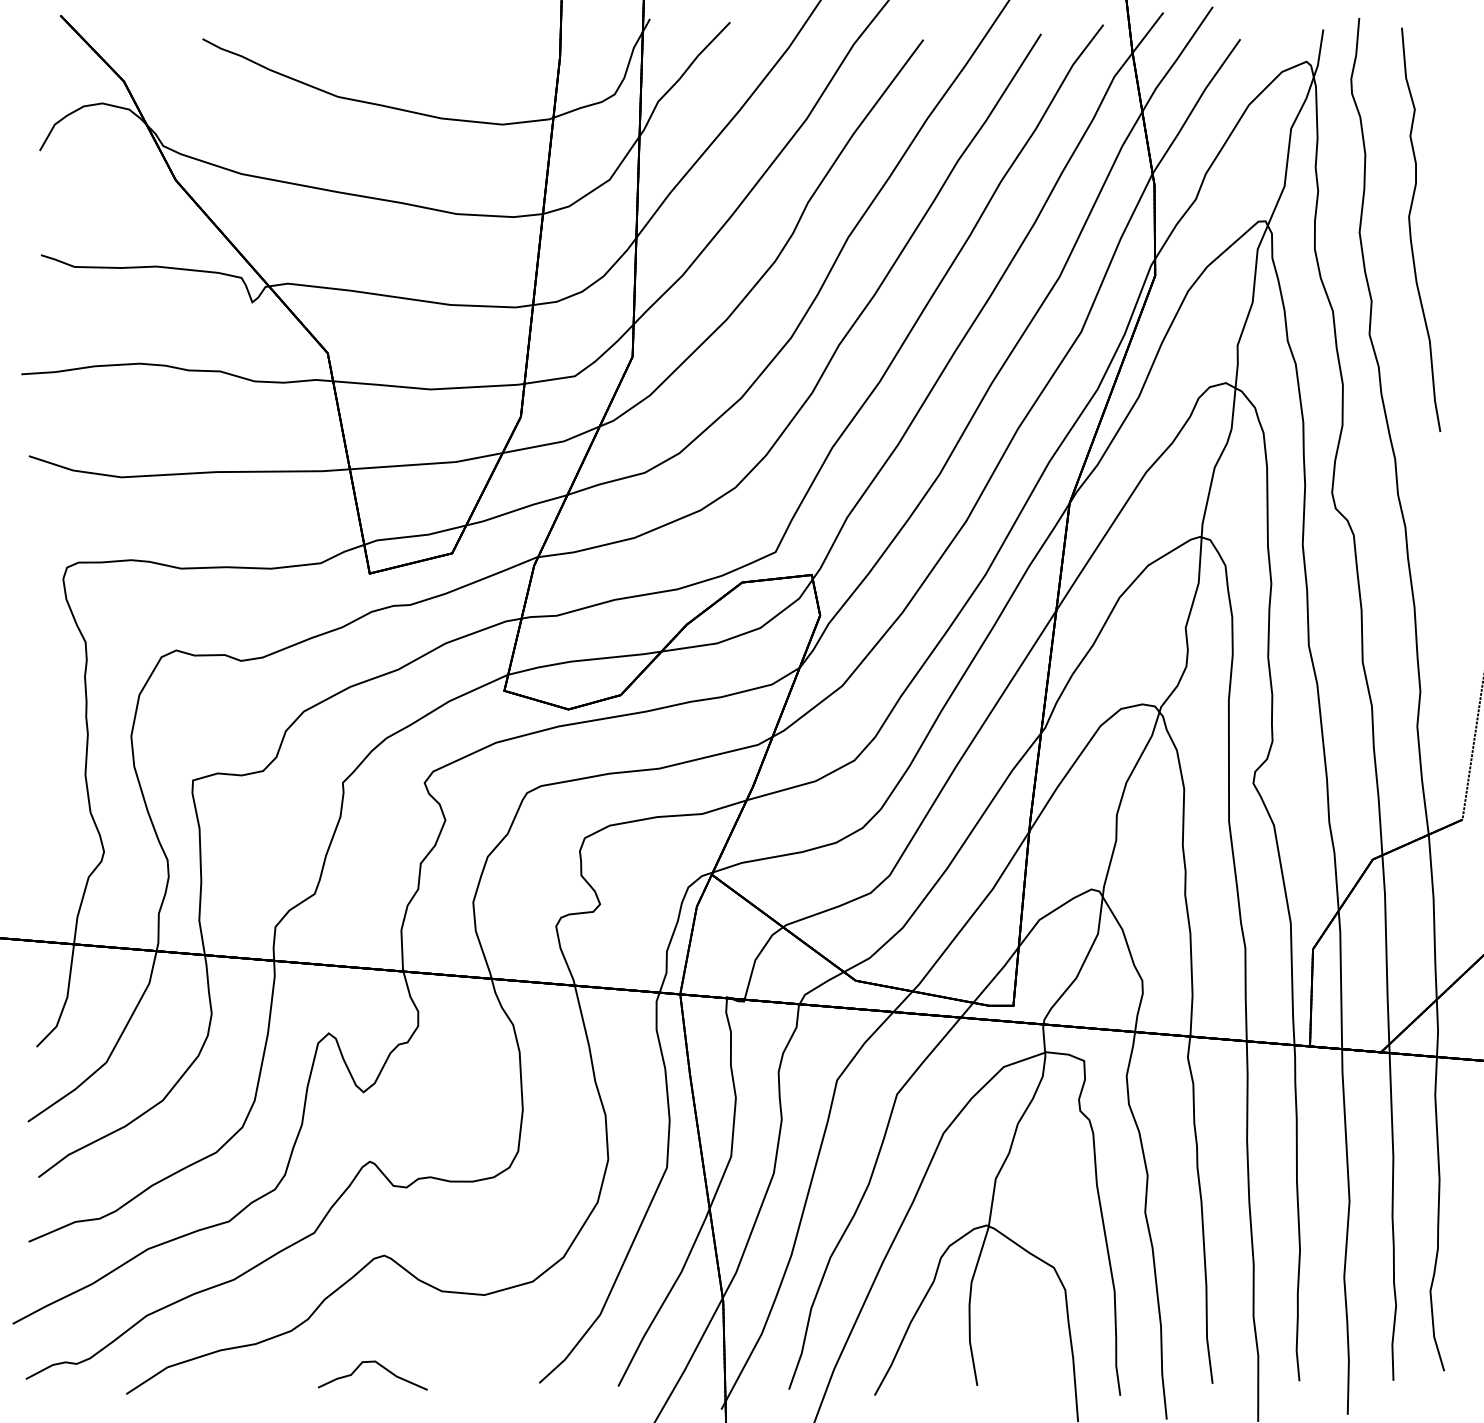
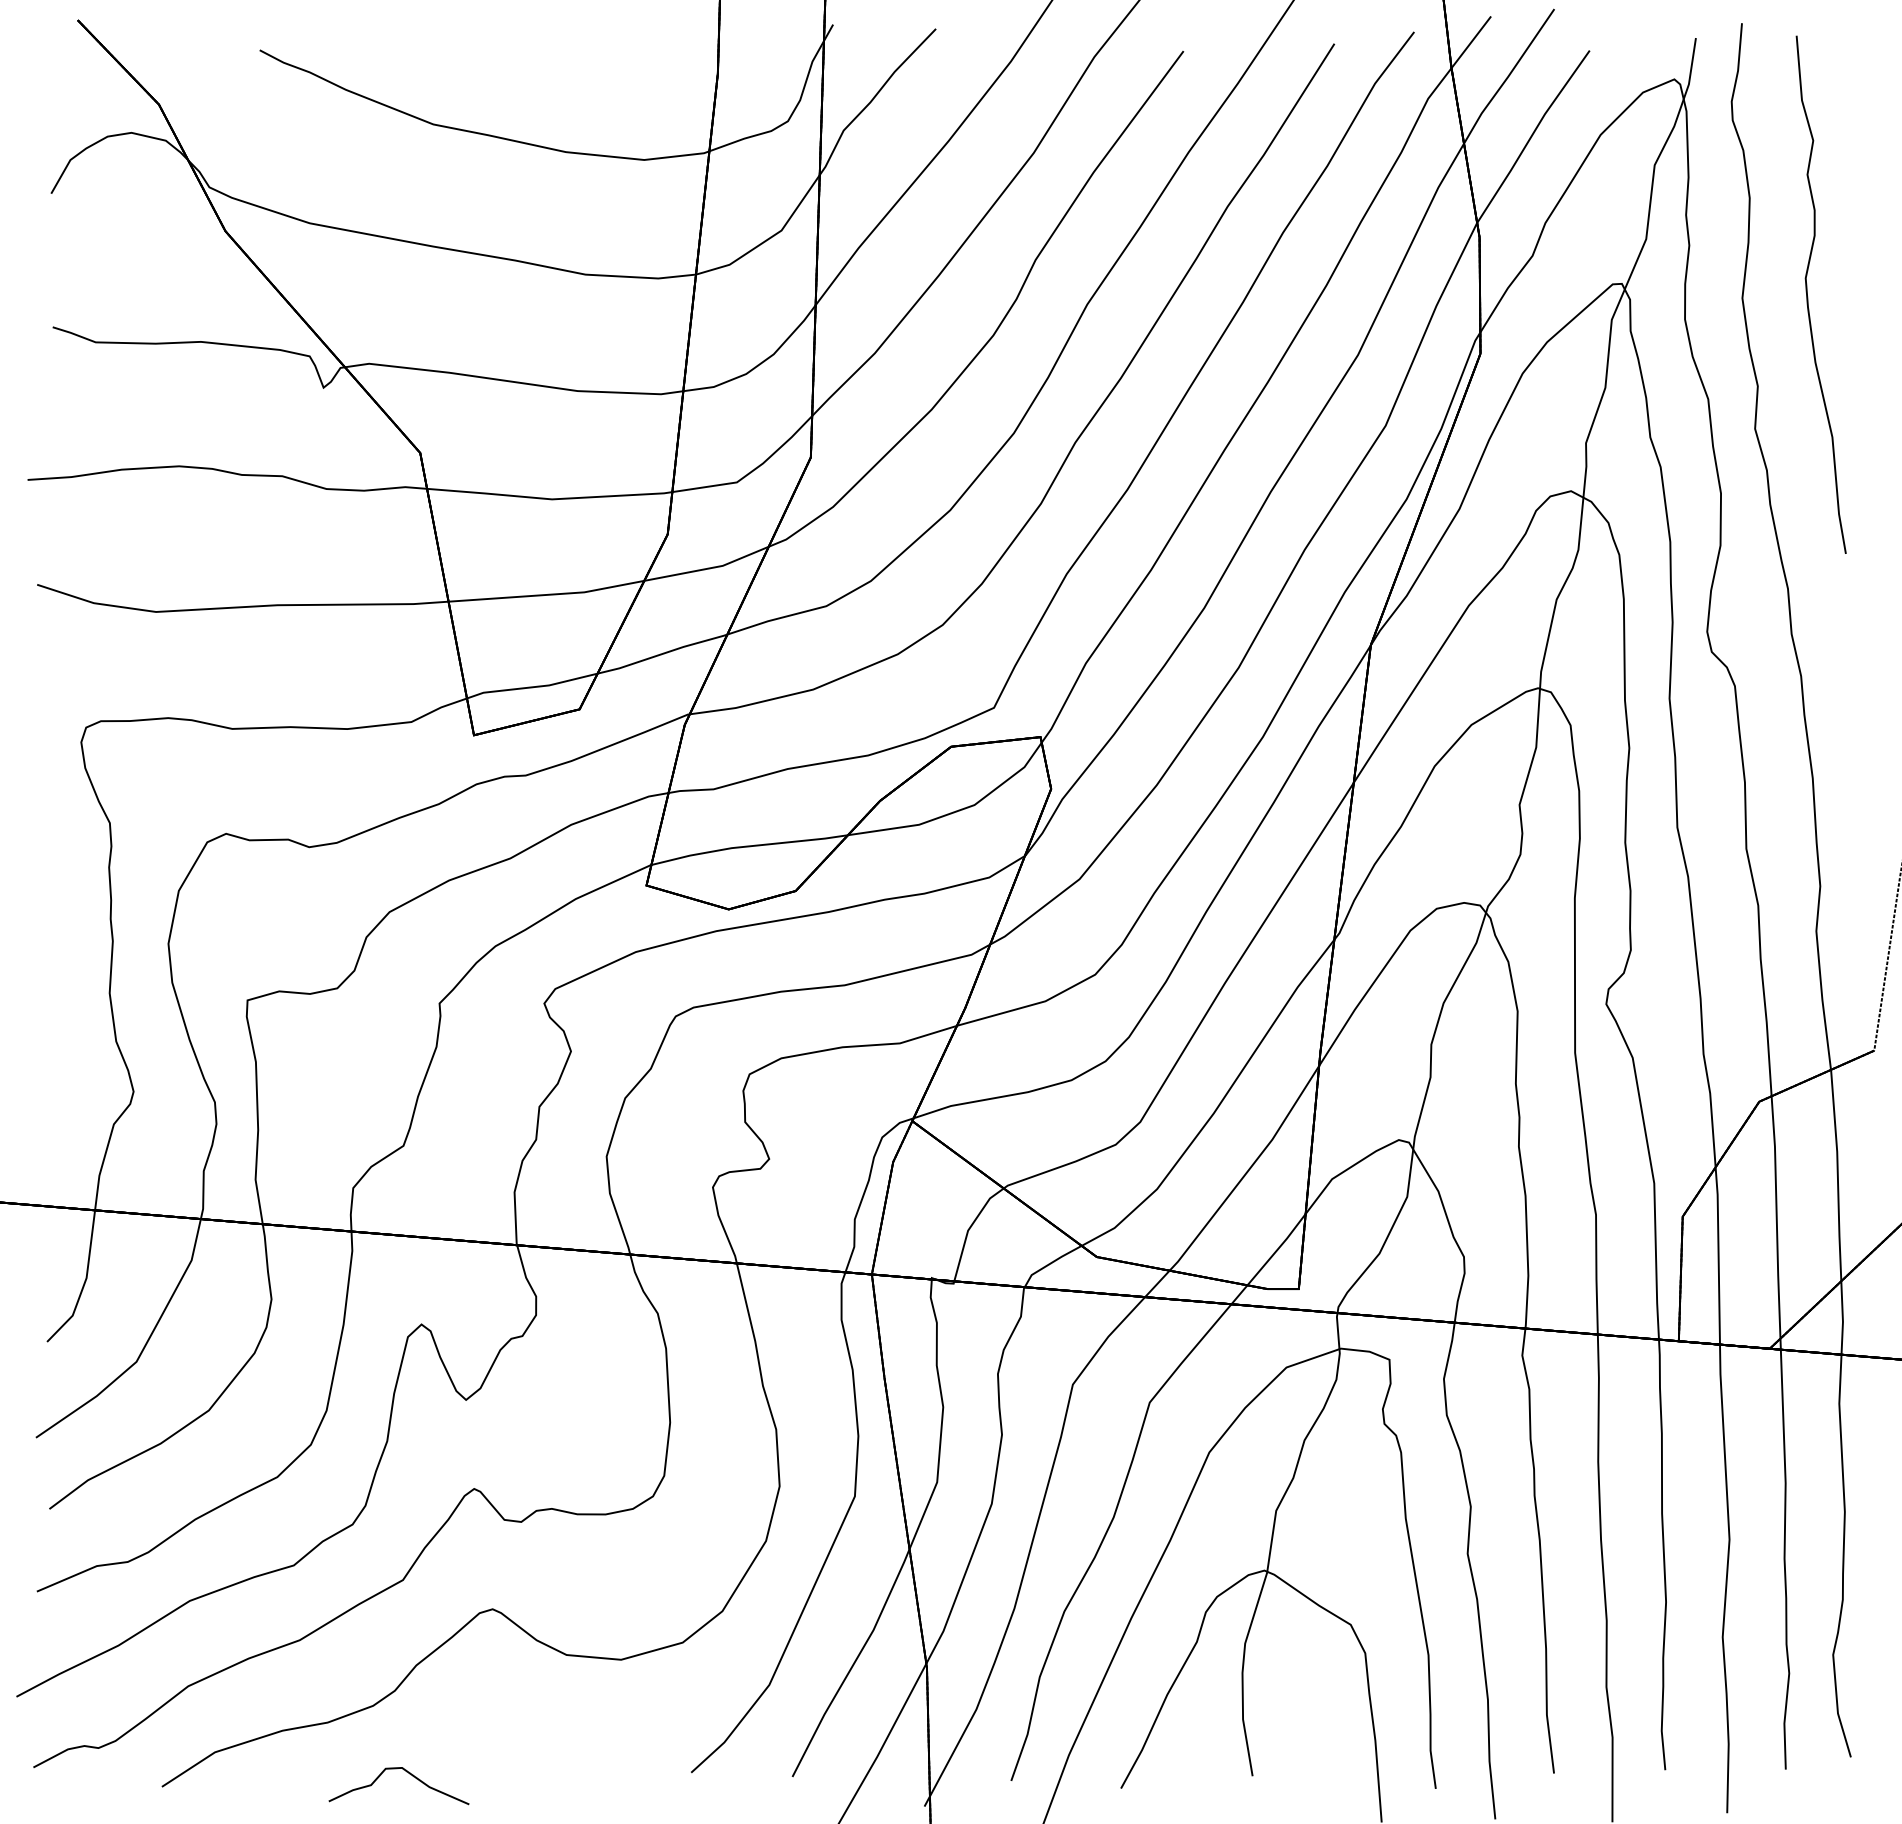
curve: (378, 1365) -> (406, 1772), moved

